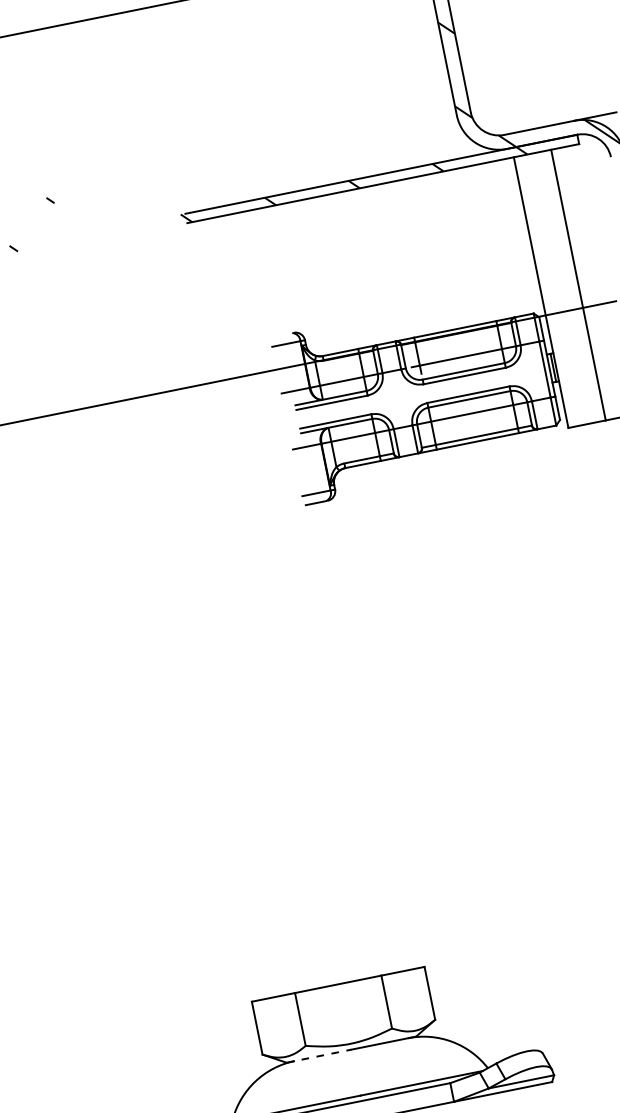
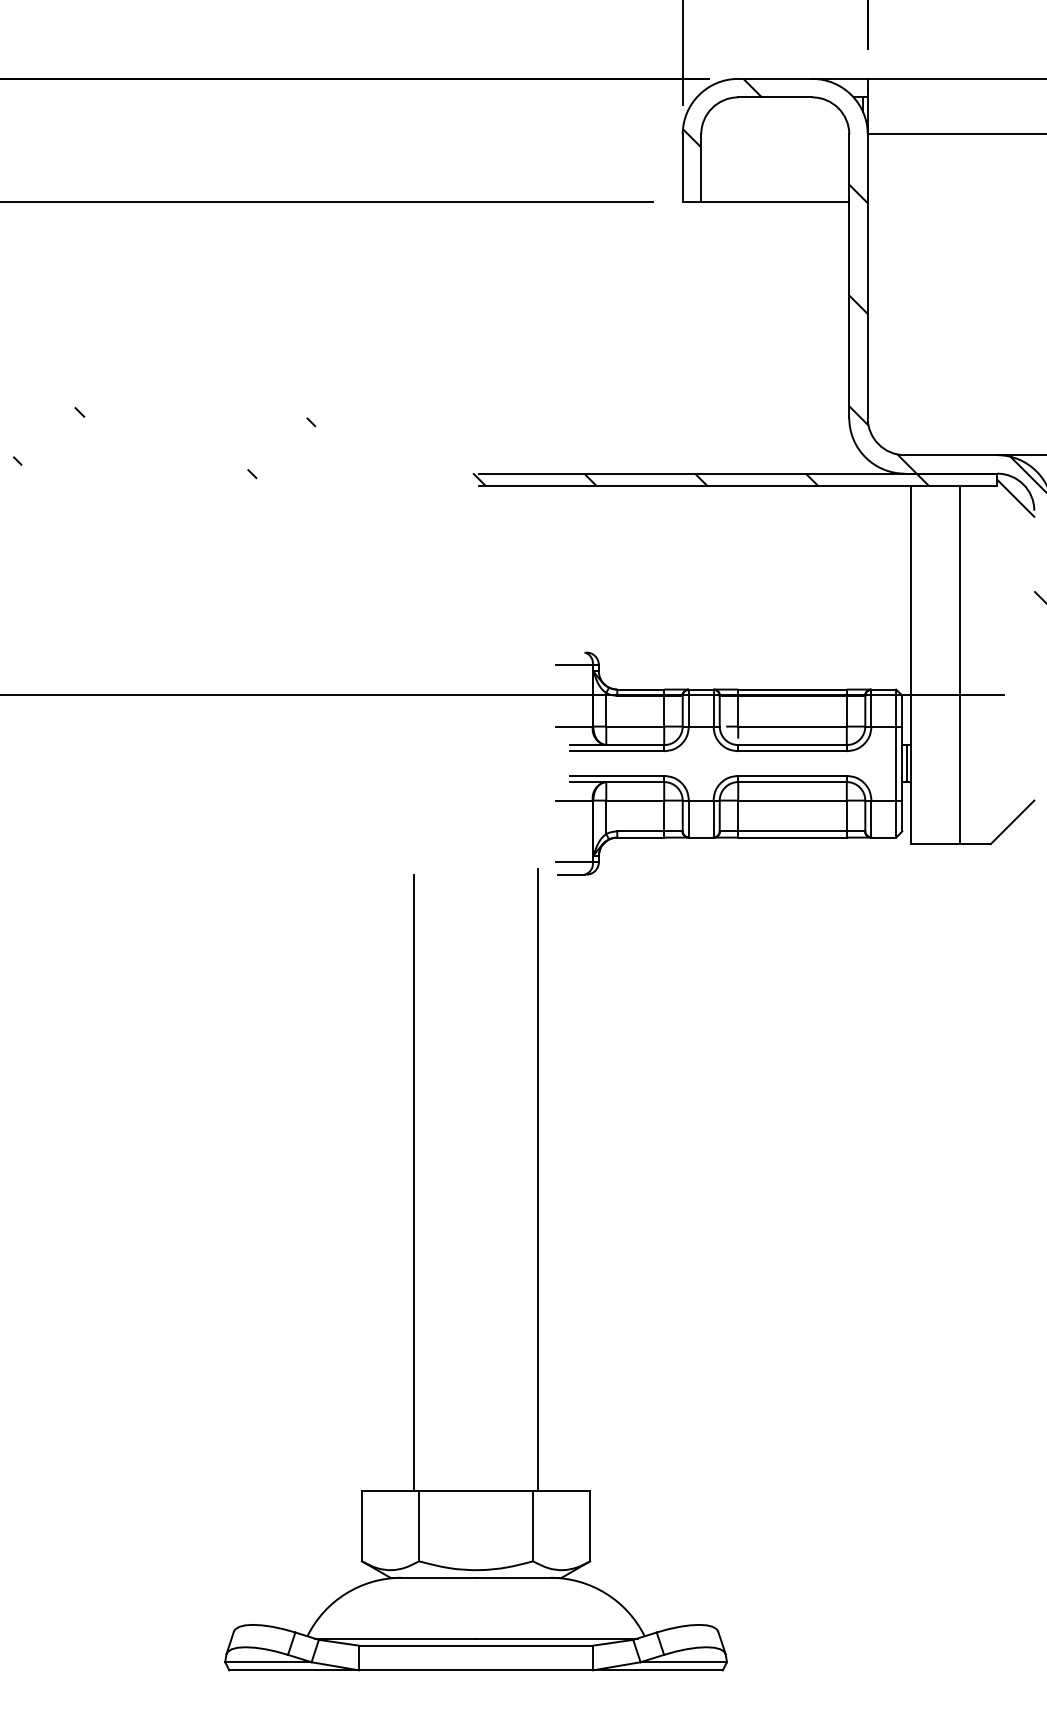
line: (594, 150) -> (1015, 497), added
line: (337, 739) -> (537, 1180), added
line: (244, 759) -> (414, 1182), added
line: (319, 1055) -> (433, 1577), dashed -> solid

